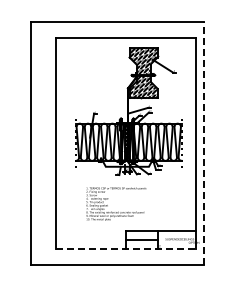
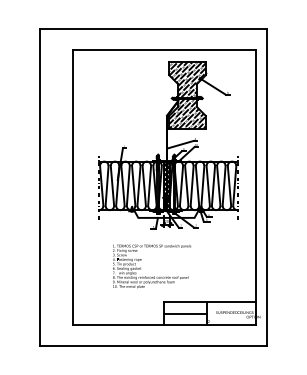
line: (204, 143) -> (267, 187), dashed -> solid
line: (126, 248) -> (165, 324), dashed -> solid

